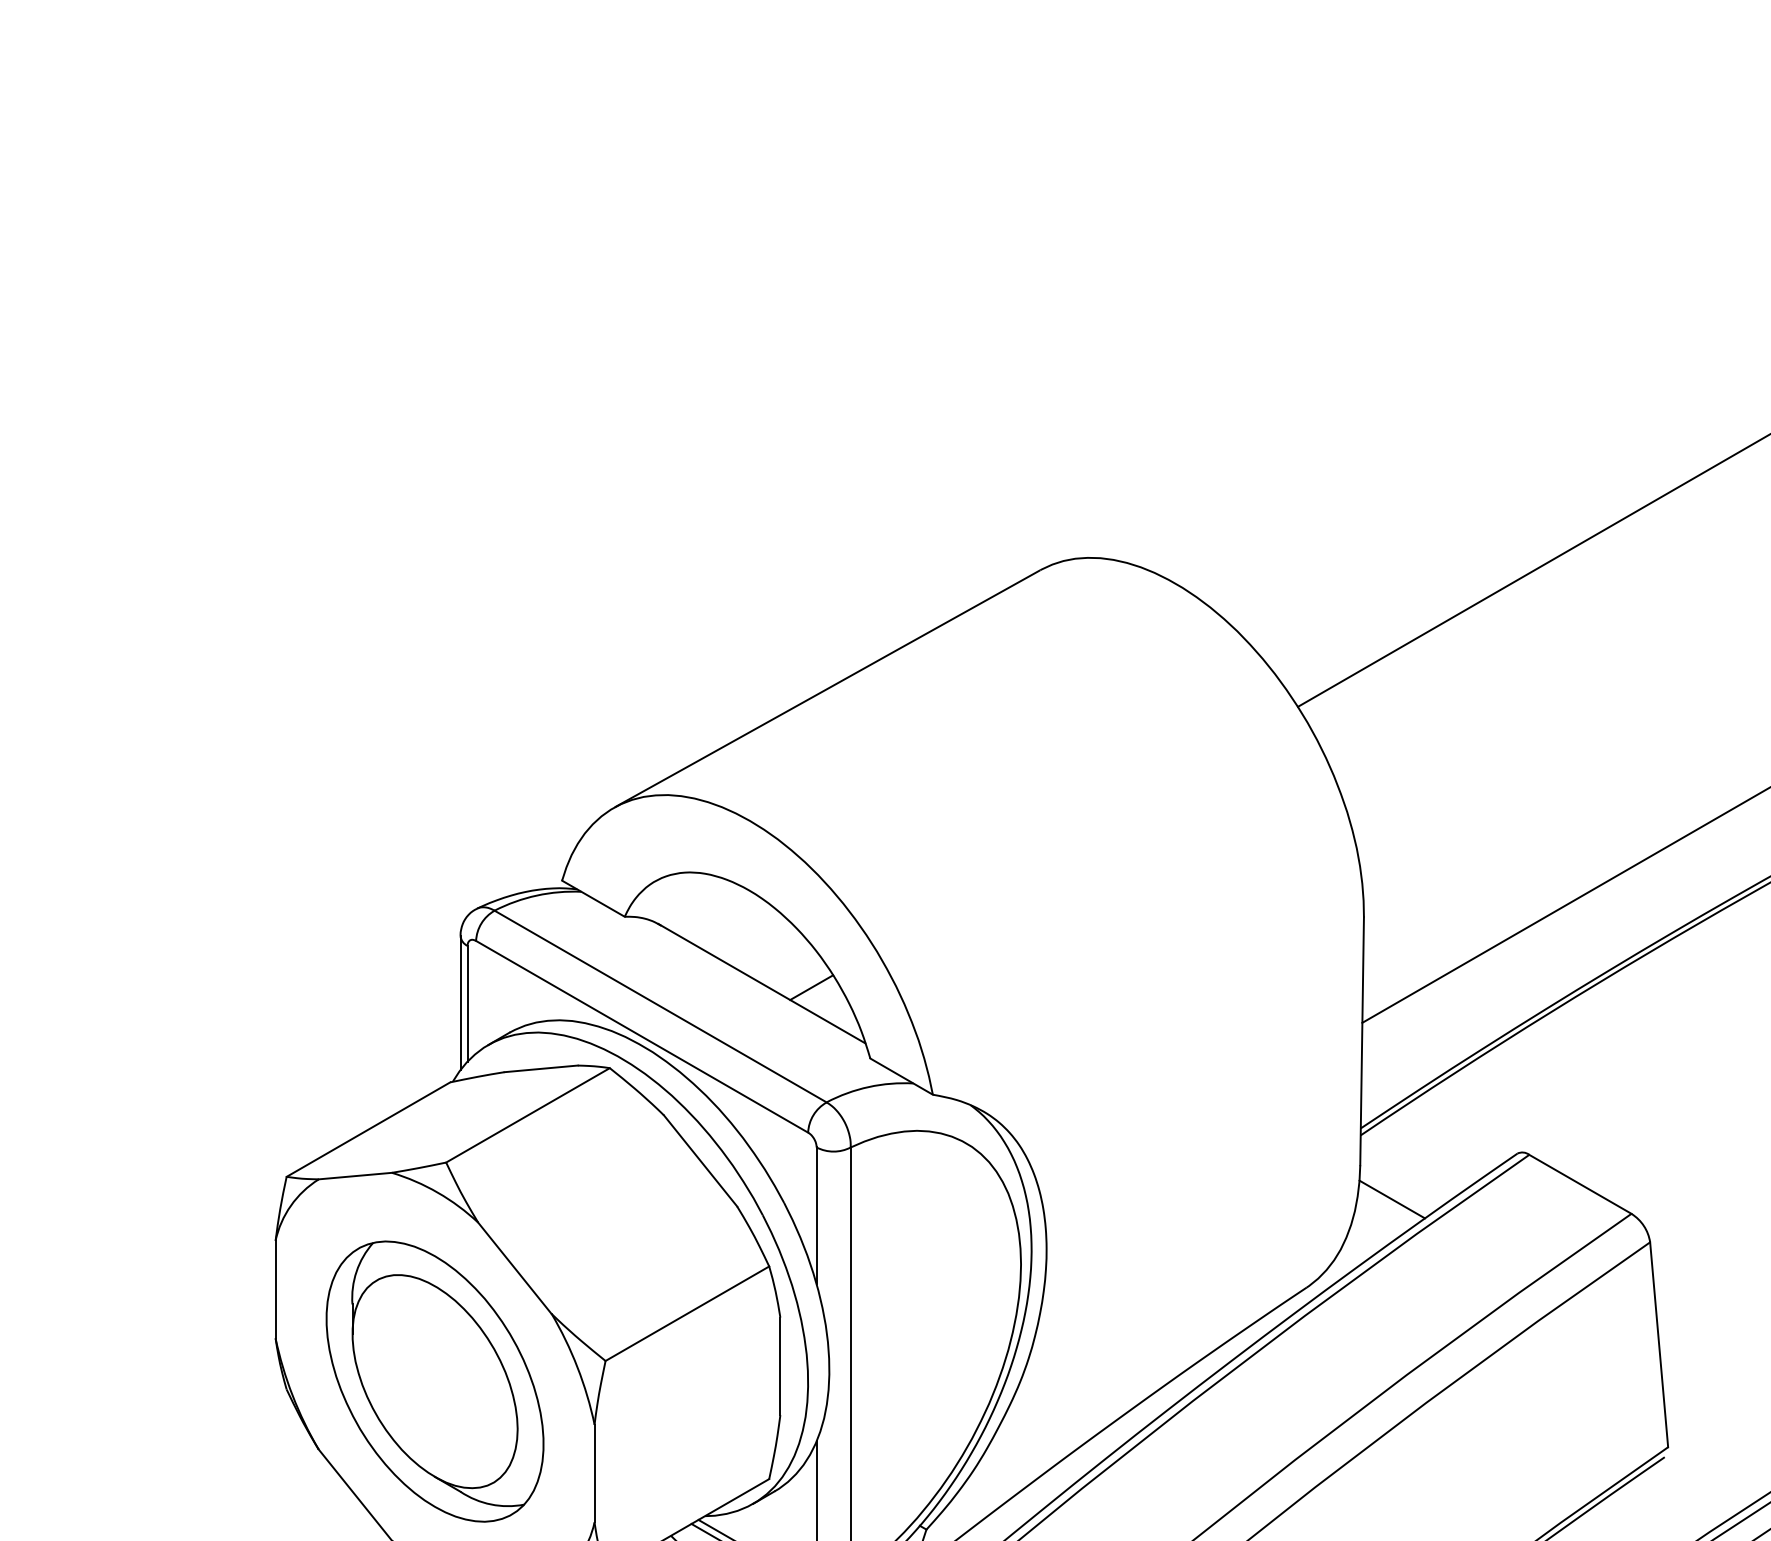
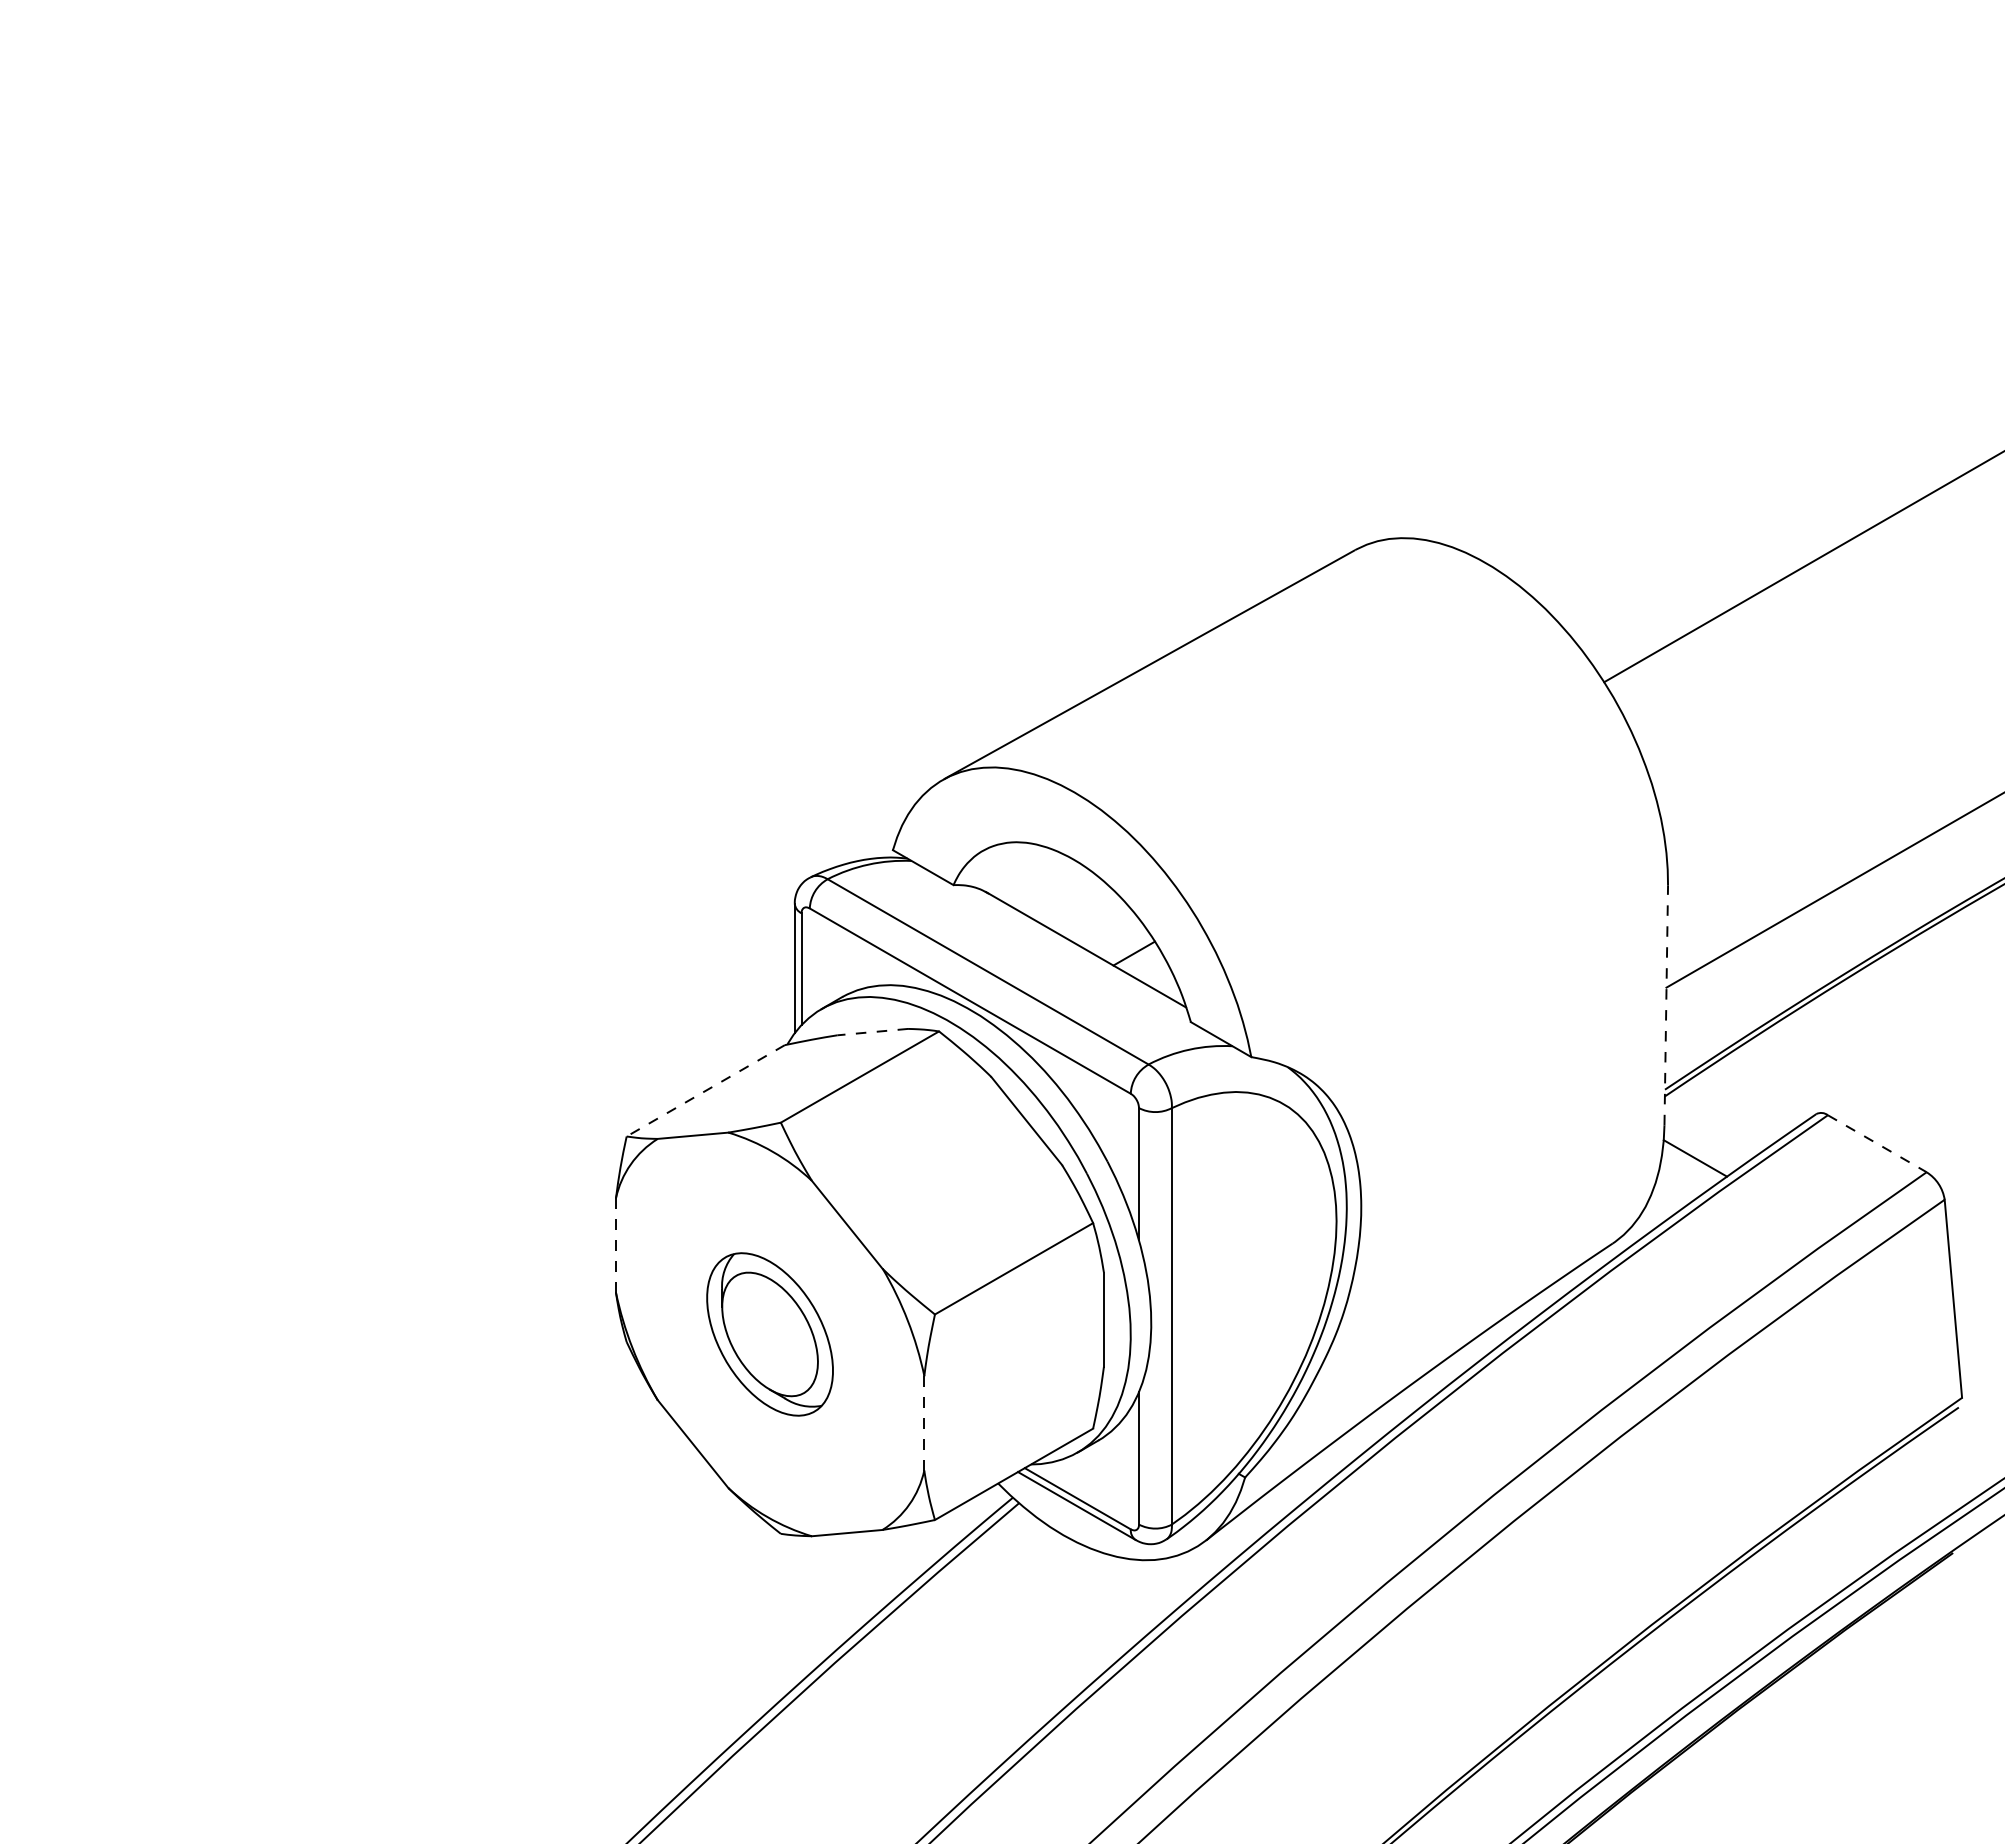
line: (1362, 1041) -> (1666, 1005), solid -> dashed
line: (540, 1069) -> (872, 1032), solid -> dashed
line: (368, 1130) -> (705, 1091), solid -> dashed
line: (1580, 1184) -> (1877, 1143), solid -> dashed
line: (275, 1289) -> (615, 1245), solid -> dashed
part: (434, 1381) -> (769, 1334), size x0.6
line: (594, 1472) -> (924, 1422), solid -> dashed

